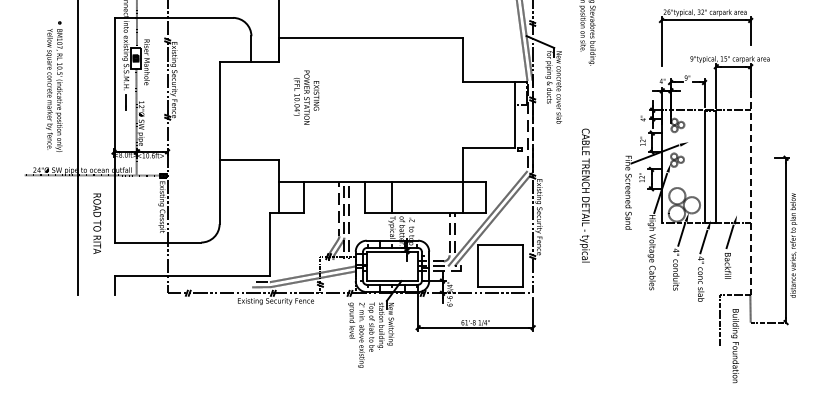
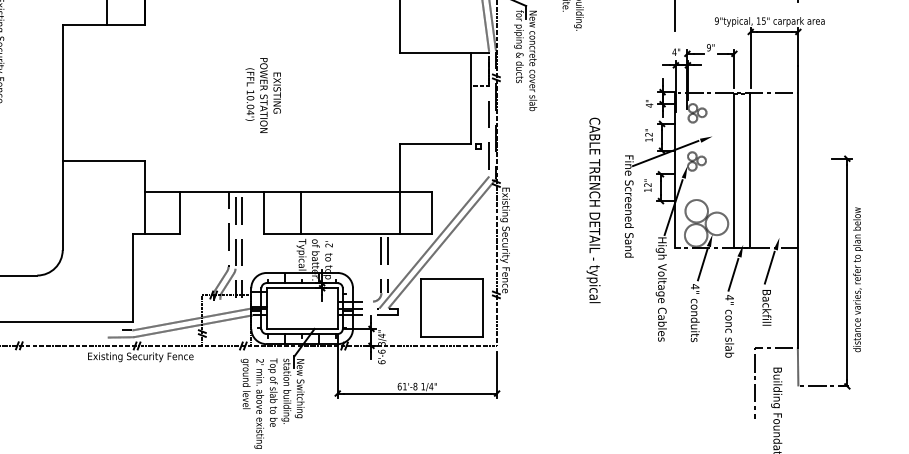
text: (306, 97) -> (263, 95), moved
line: (750, 193) -> (798, 207), dashed -> solid
text: (584, 195) -> (593, 210), moved

